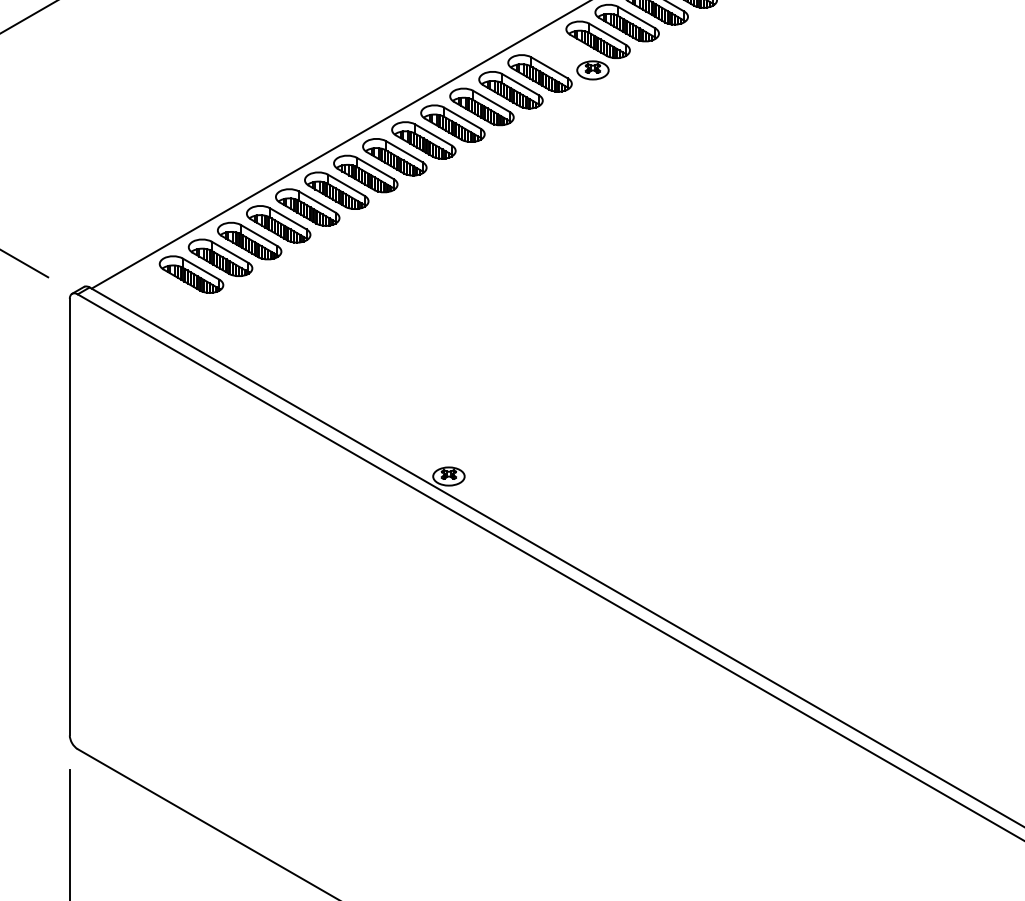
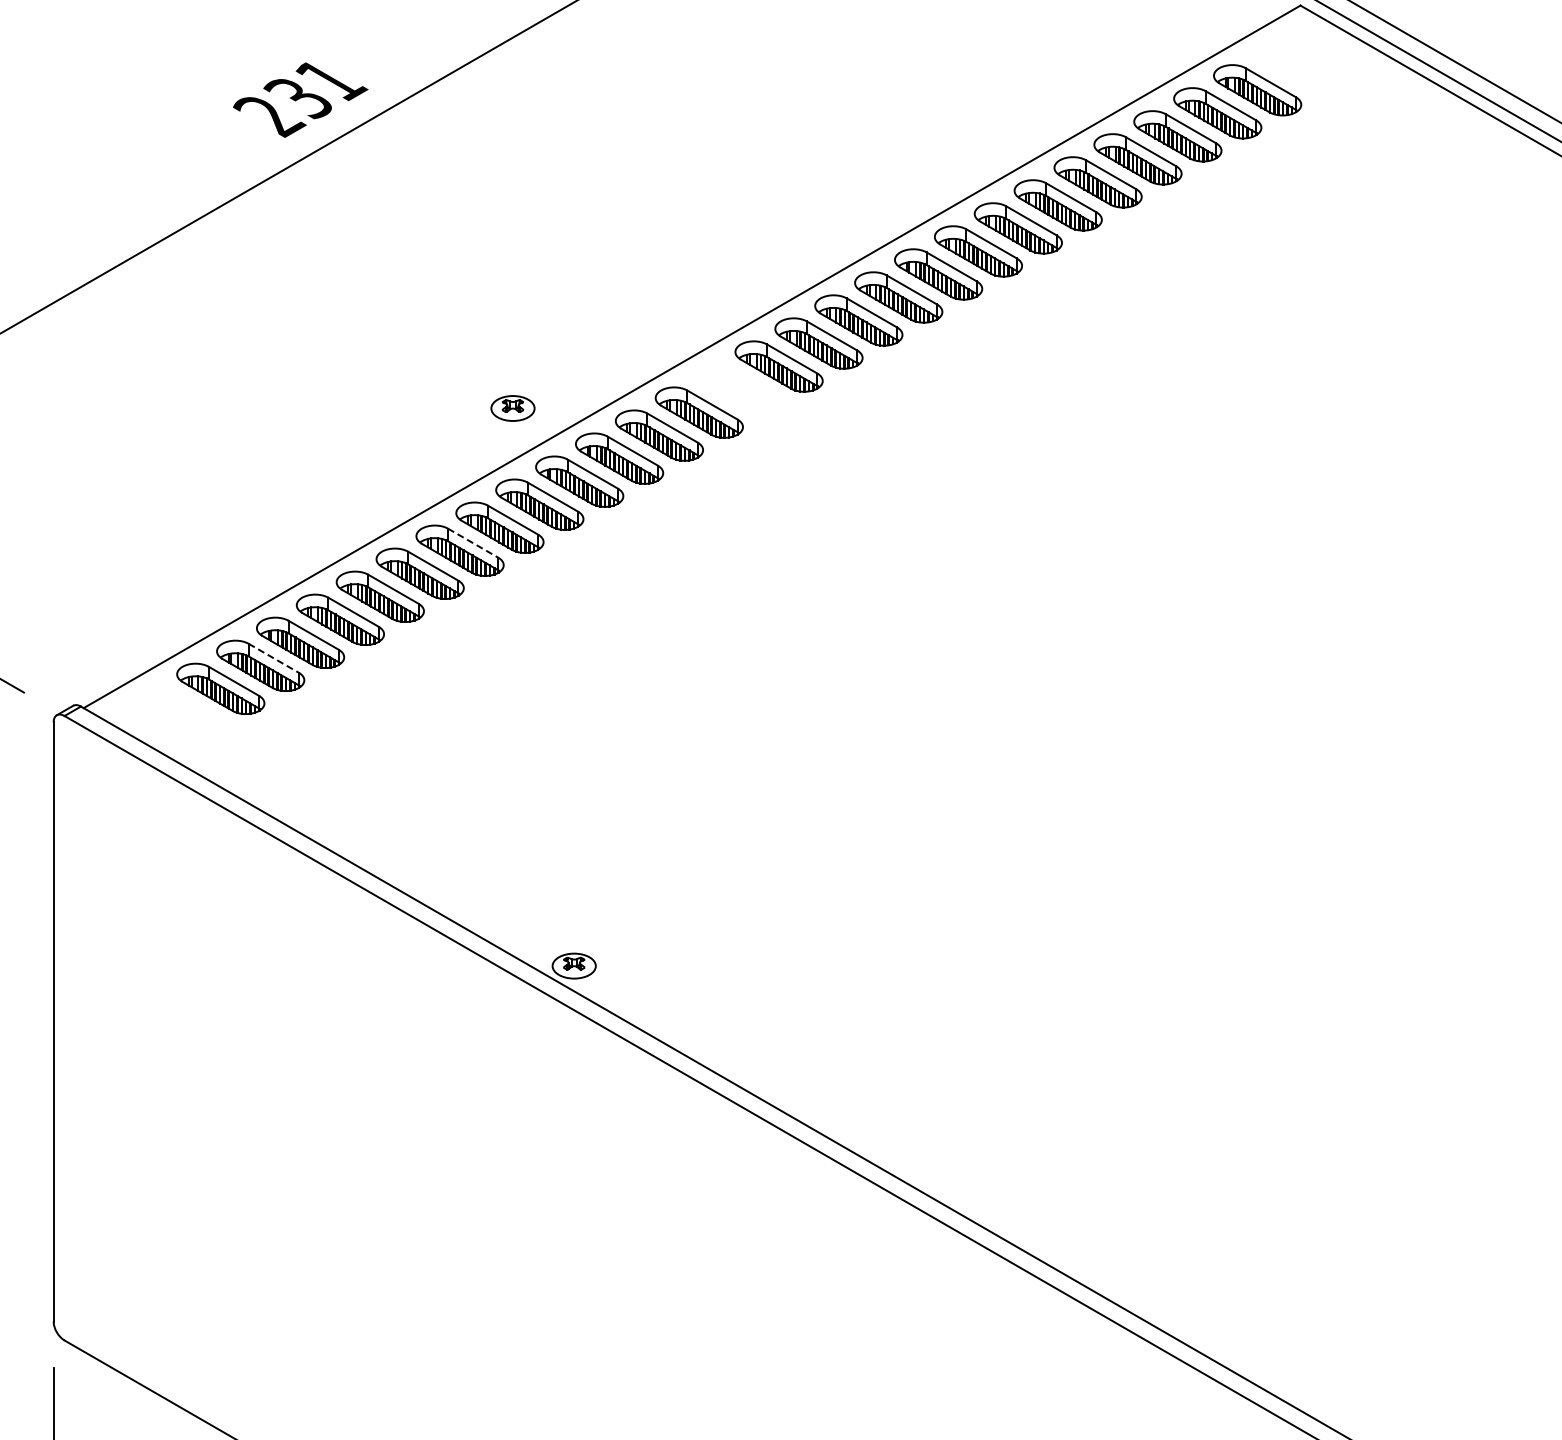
part: (592, 70) -> (512, 408), moved
line: (375, 168) -> (473, 543), solid -> dashed
line: (230, 252) -> (274, 658), solid -> dashed

